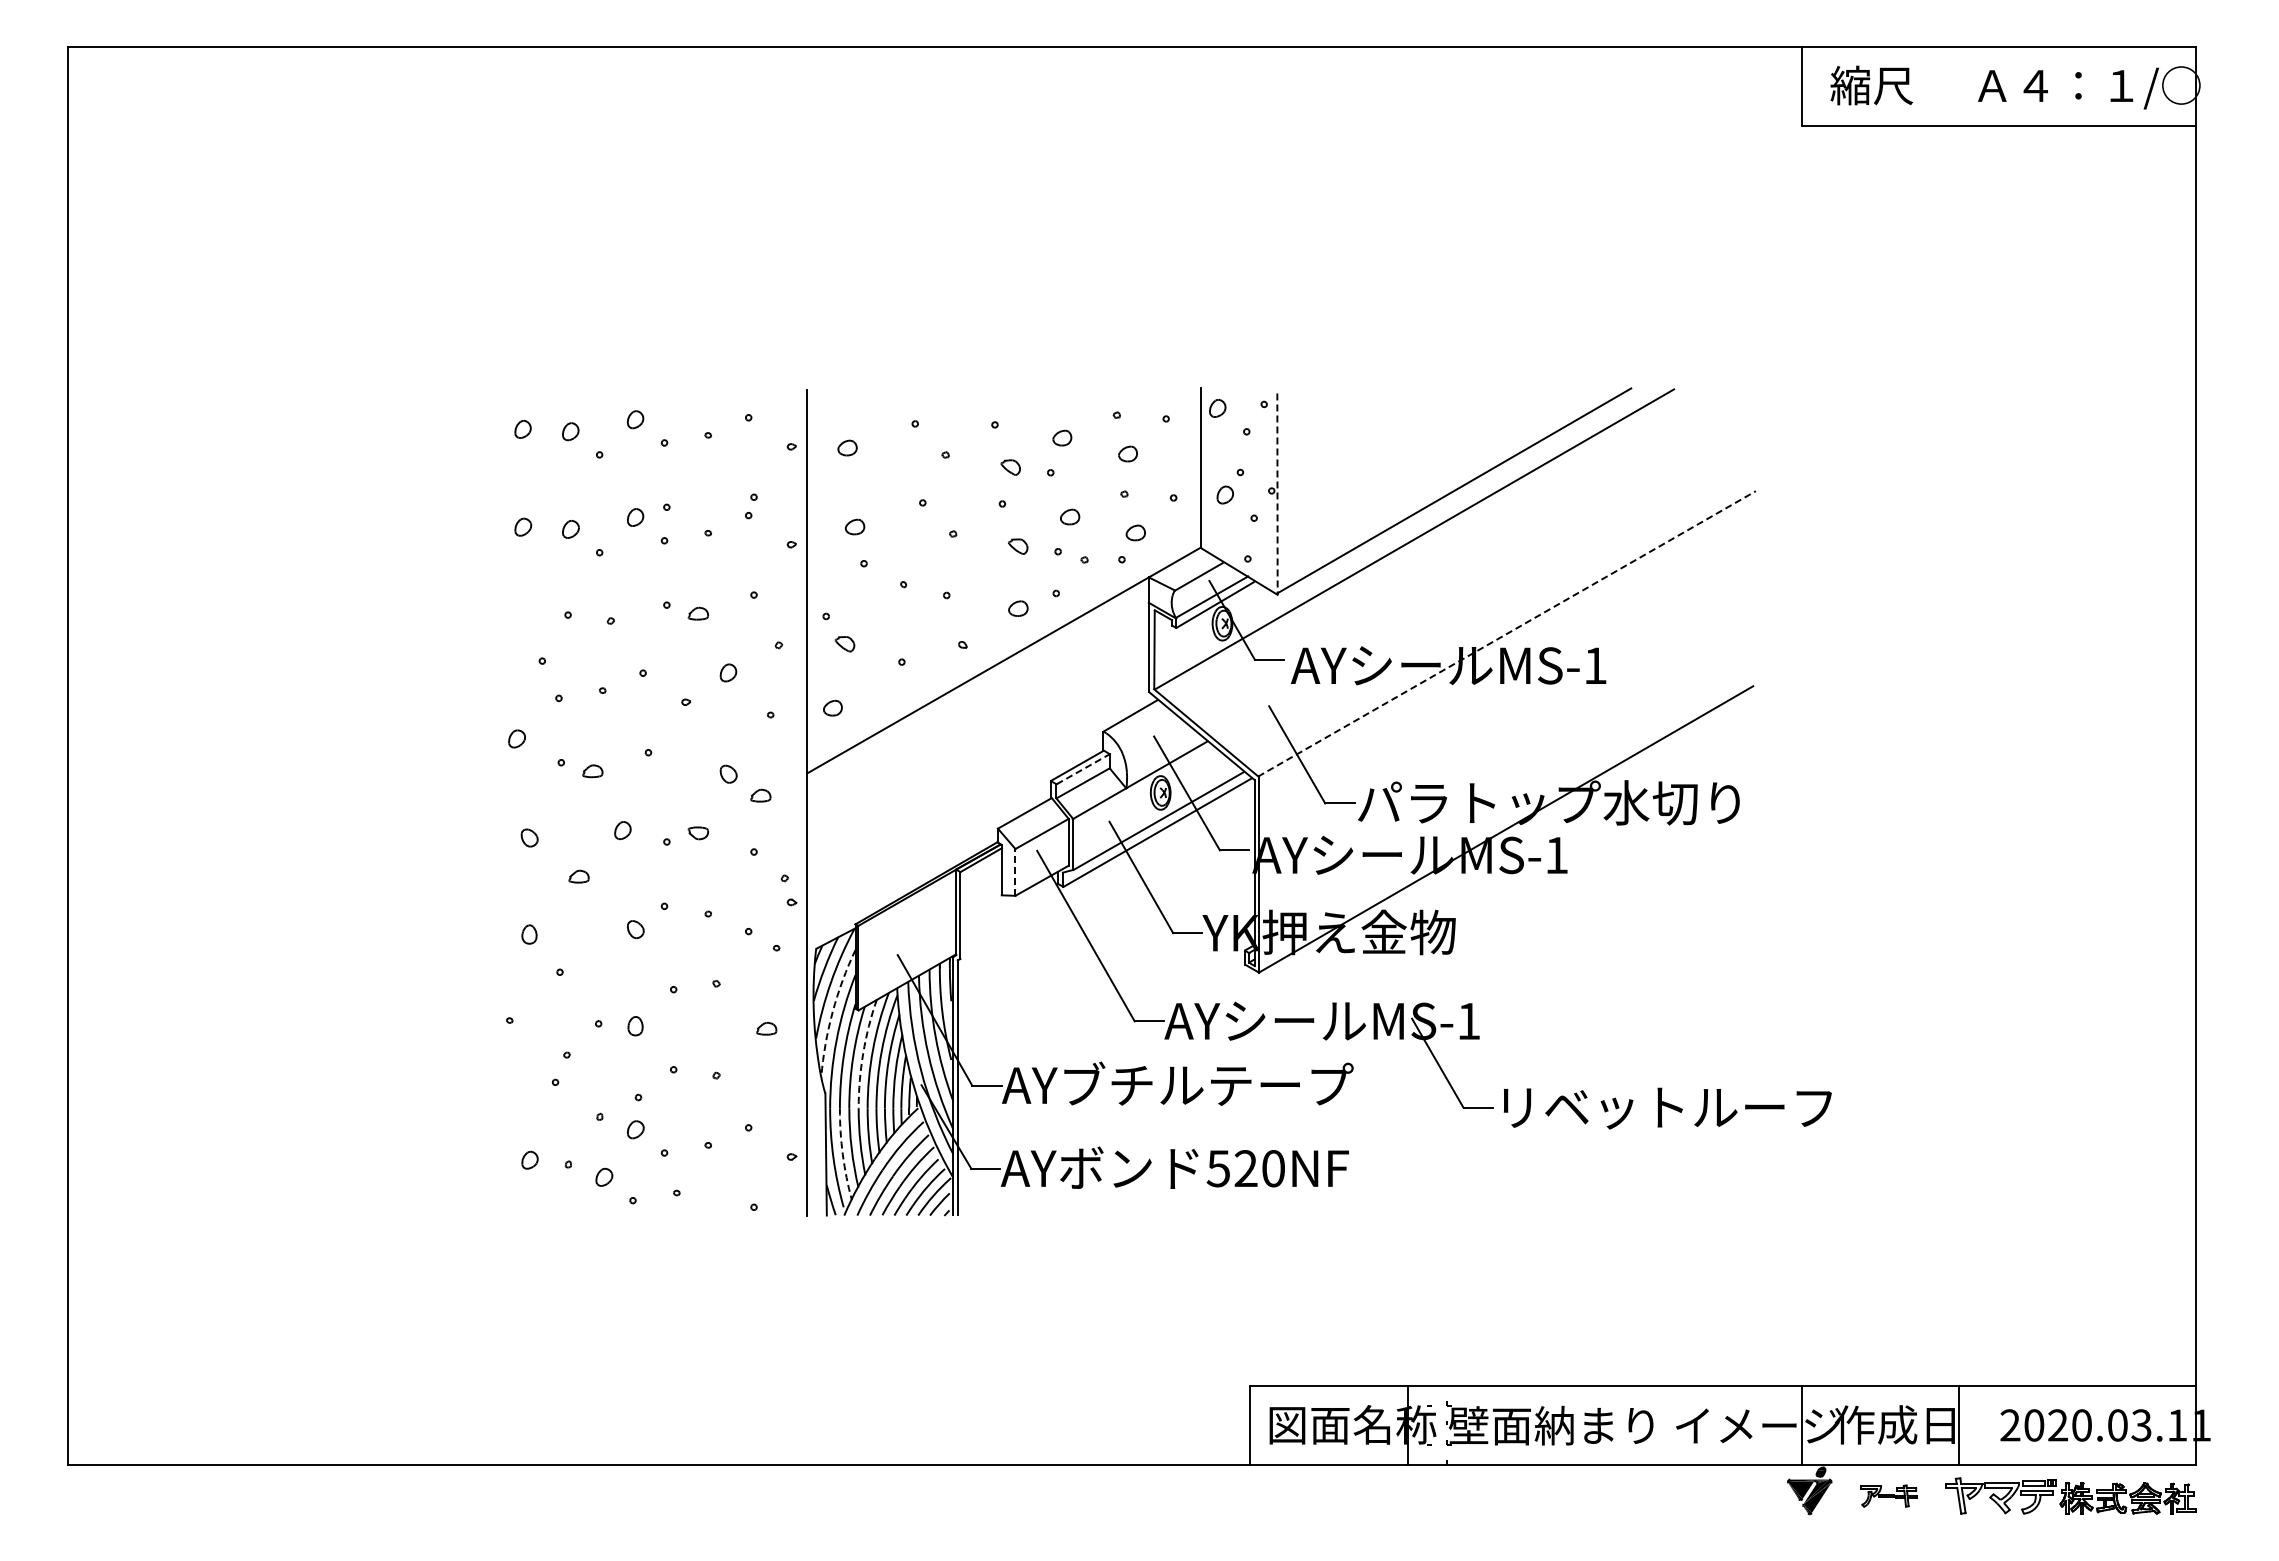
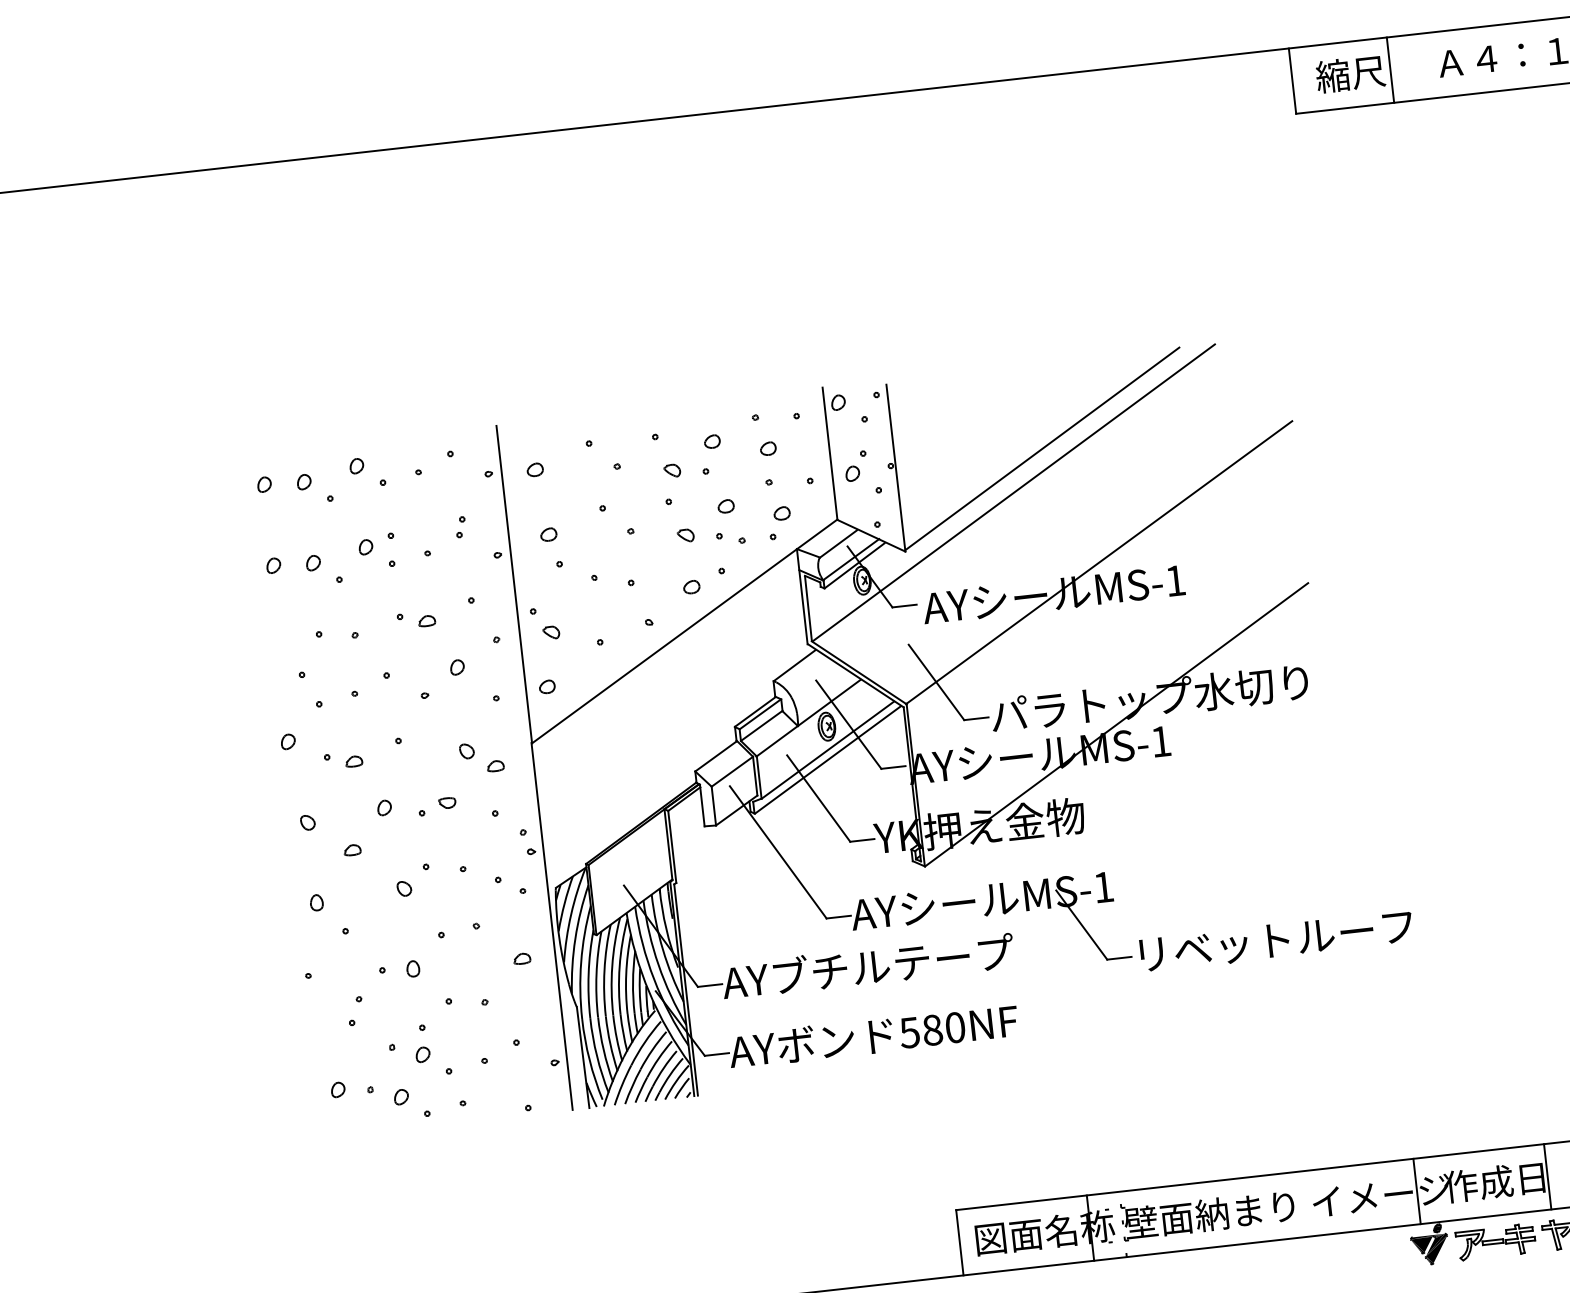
line: (1919, 85) -> (1390, 69), added
line: (1277, 494) -> (895, 468), dashed -> solid
line: (1506, 633) -> (1098, 562), dashed -> solid
line: (1083, 769) -> (760, 714), dashed -> solid
line: (1015, 871) -> (713, 805), dashed -> solid
arc: (832, 1011) -> (575, 938), dashed -> solid
arc: (863, 1053) -> (604, 970), dashed -> solid
arc: (842, 1154) -> (596, 1056), dashed -> solid
text: (1245, 1168) -> (932, 1030), 520NF -> 580NF
part: (1888, 1495) -> (1495, 1241), size x1.67

